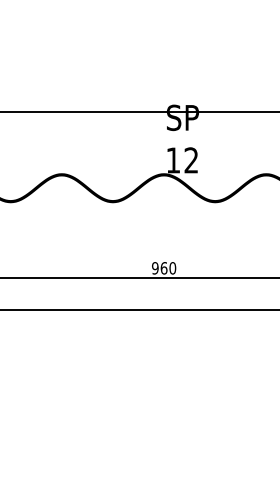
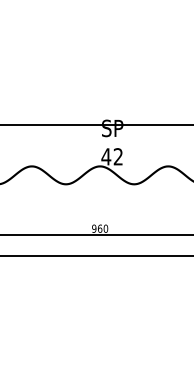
text: (173, 159) -> (106, 156), 12 -> 42

